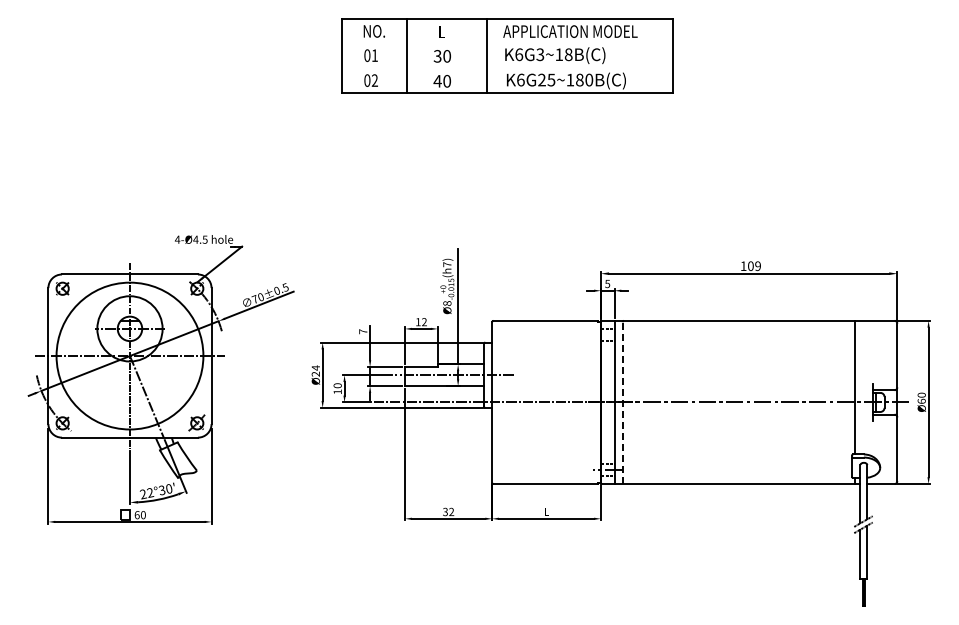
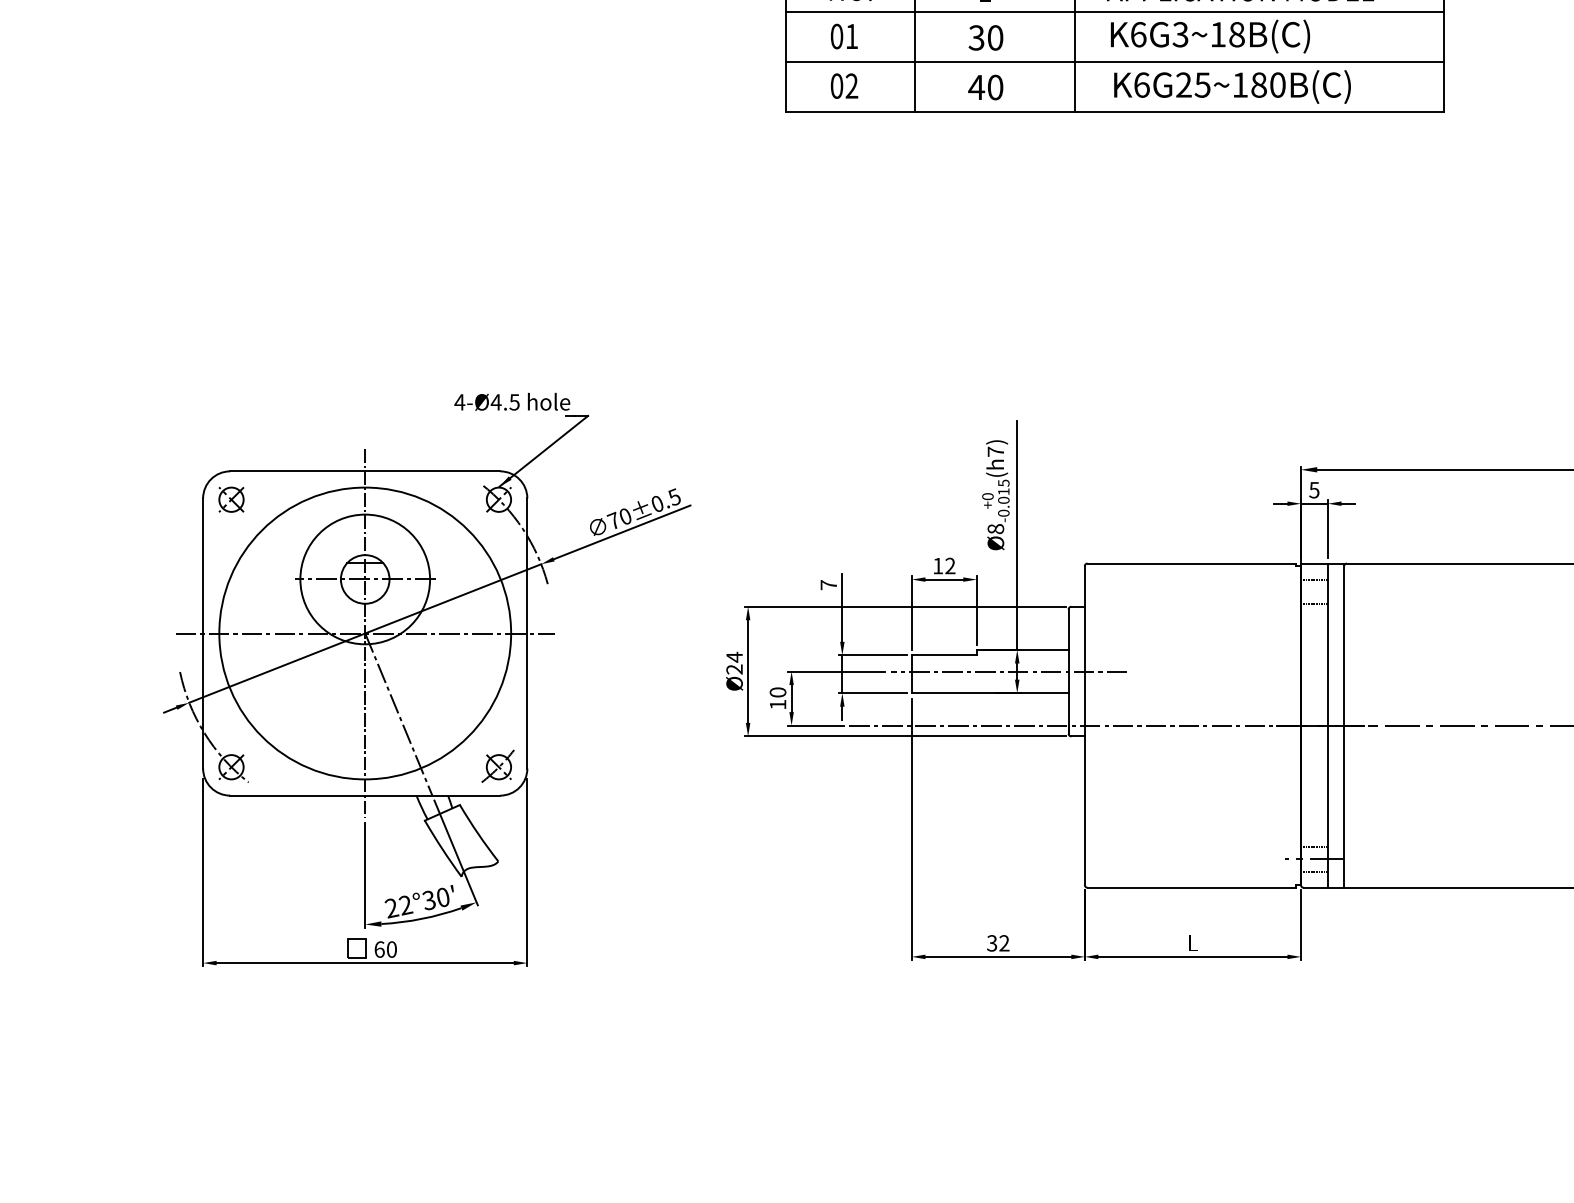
line: (506, 43) -> (1113, 12), added
line: (506, 68) -> (1113, 62), added
line: (622, 403) -> (1343, 727), dashed -> solid

